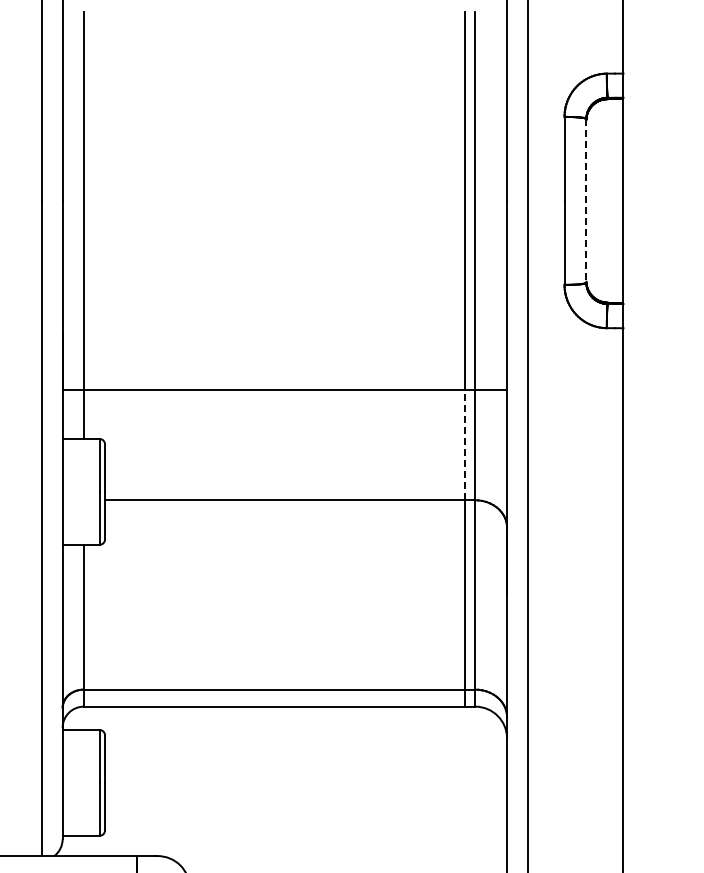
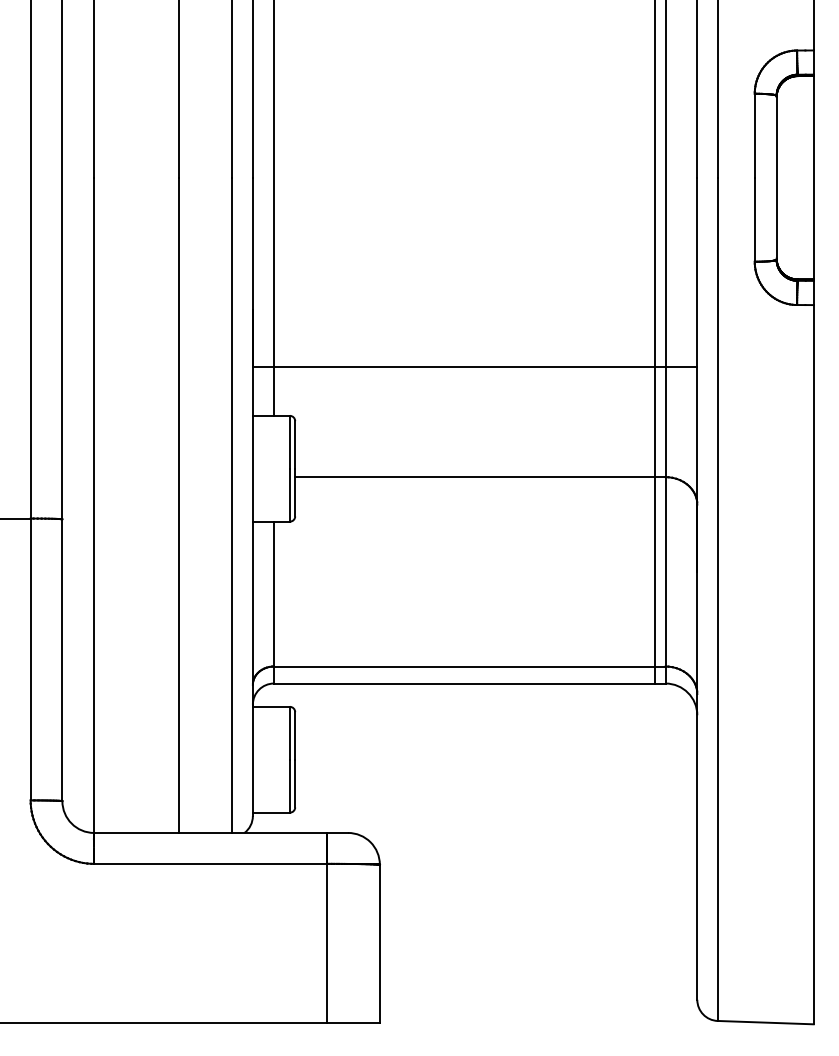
line: (586, 200) -> (776, 177), dashed -> solid
line: (464, 445) -> (654, 422), dashed -> solid

